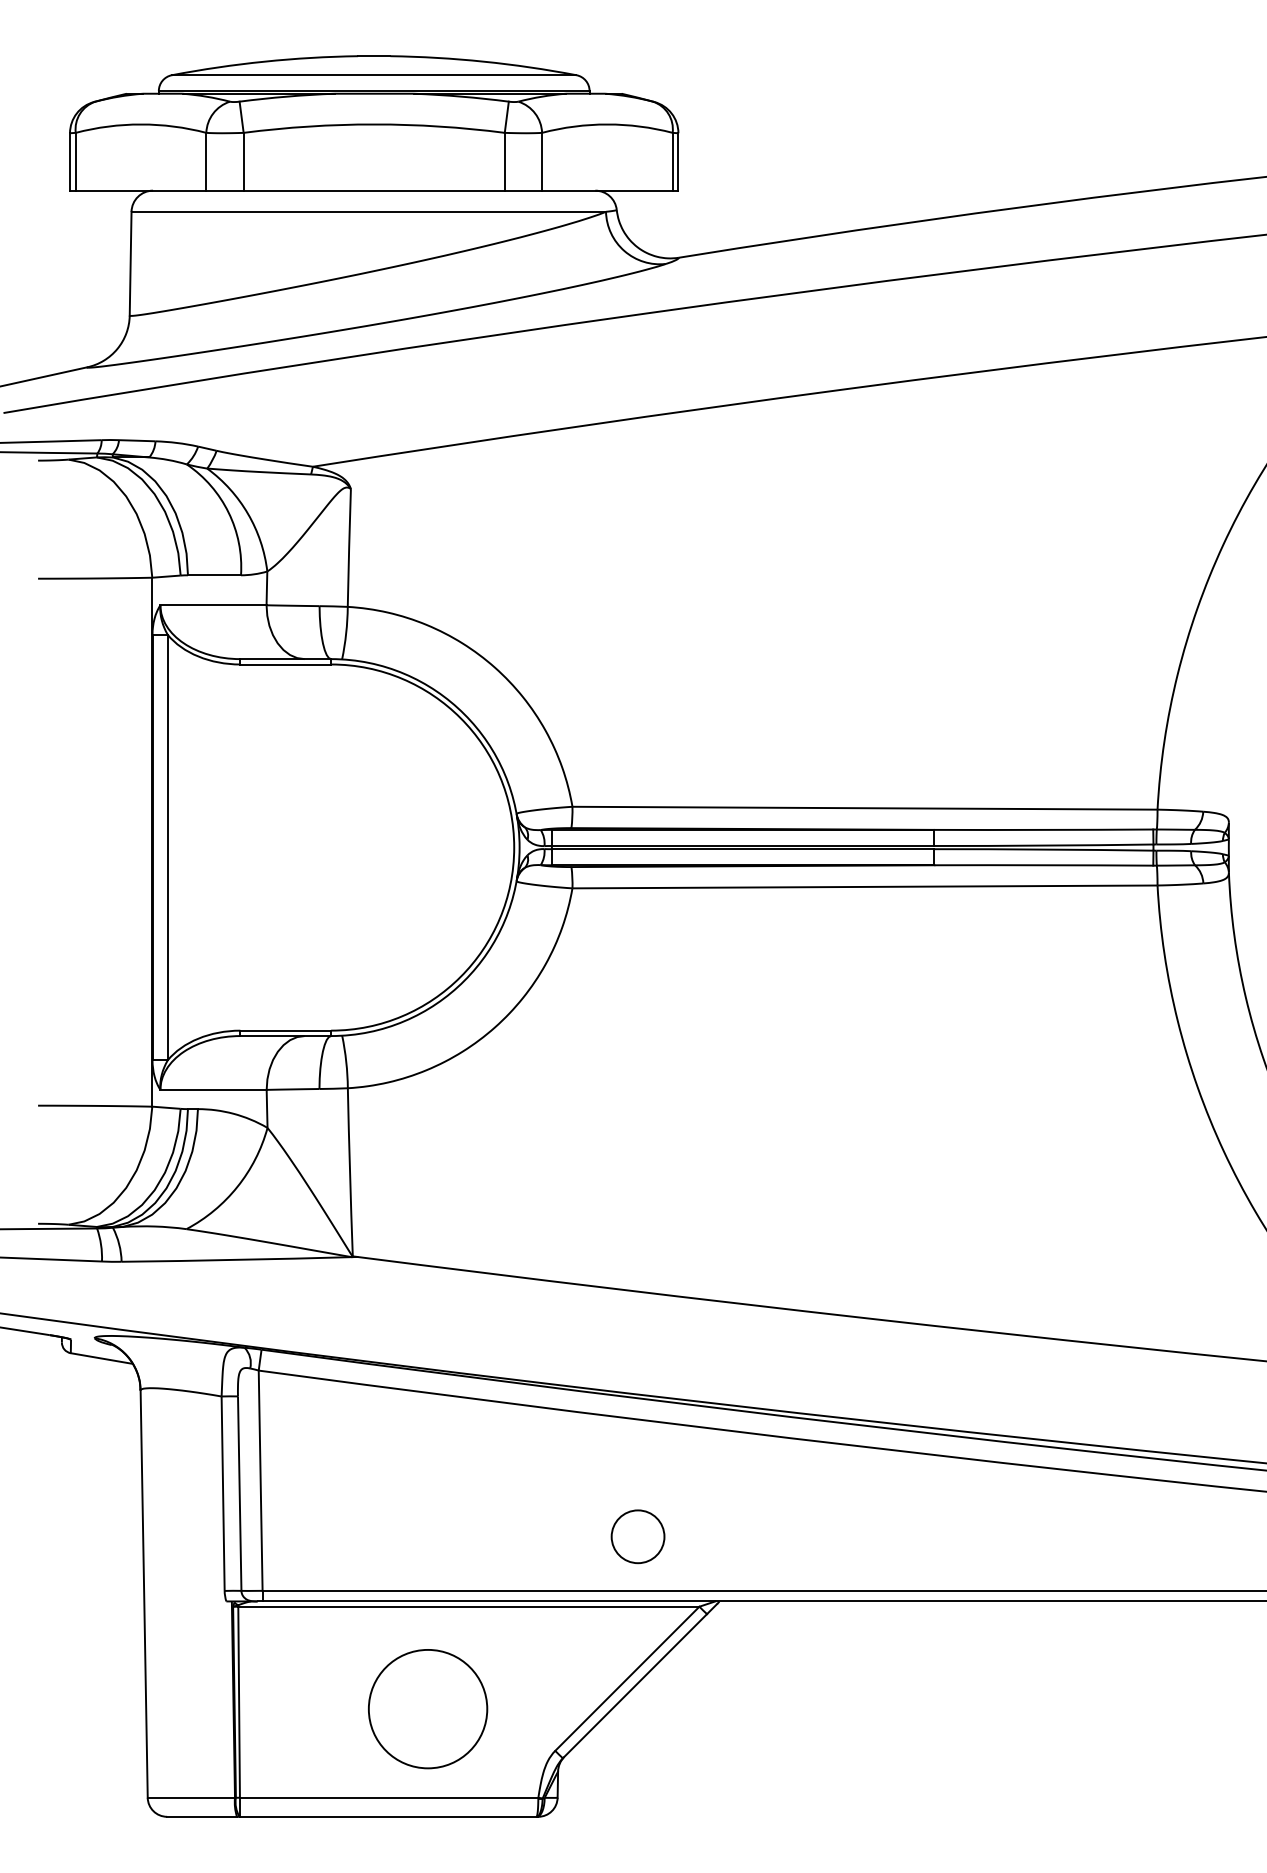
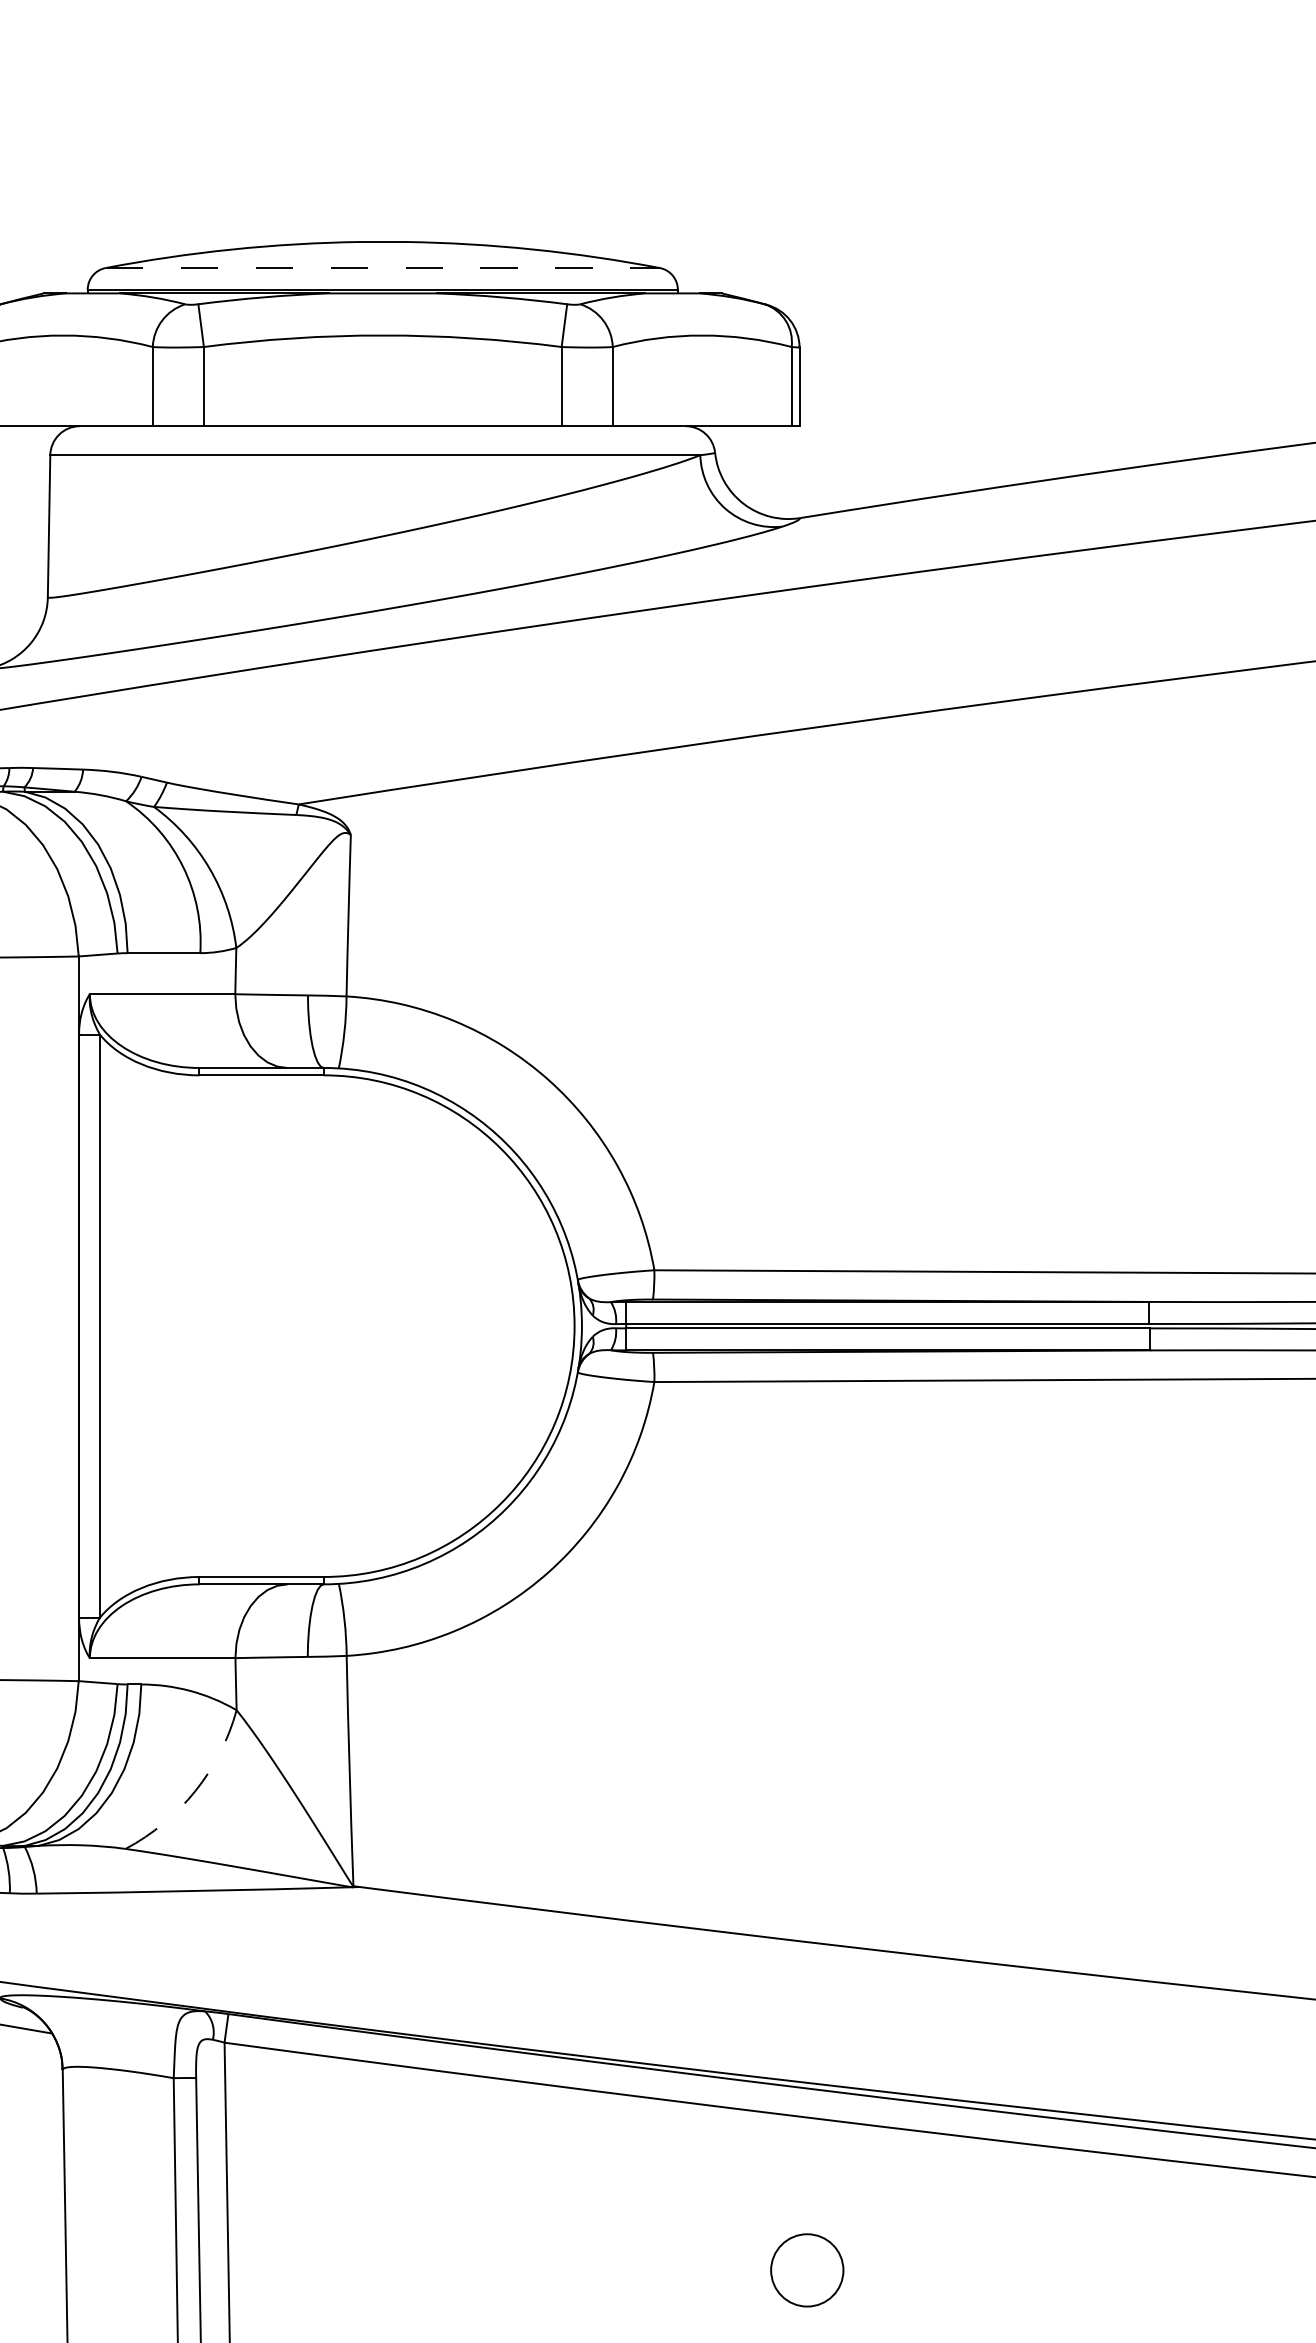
line: (374, 75) -> (383, 268), solid -> dashed
arc: (237, 1186) -> (195, 1790), solid -> dashed
circle: (637, 1536) -> (806, 2269), moved

